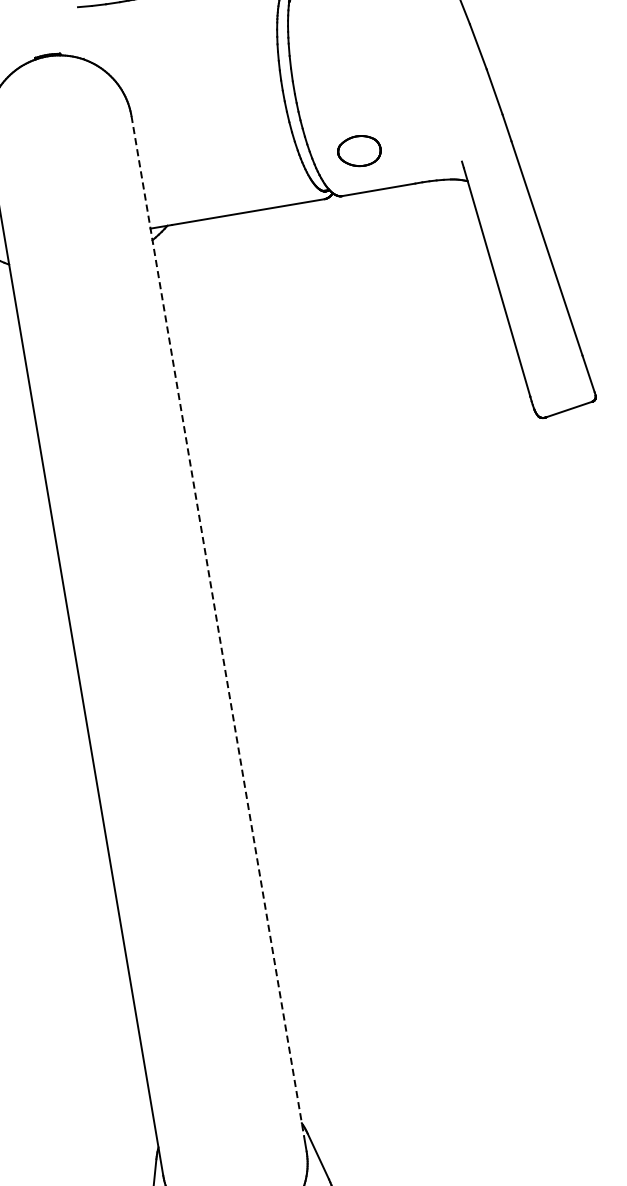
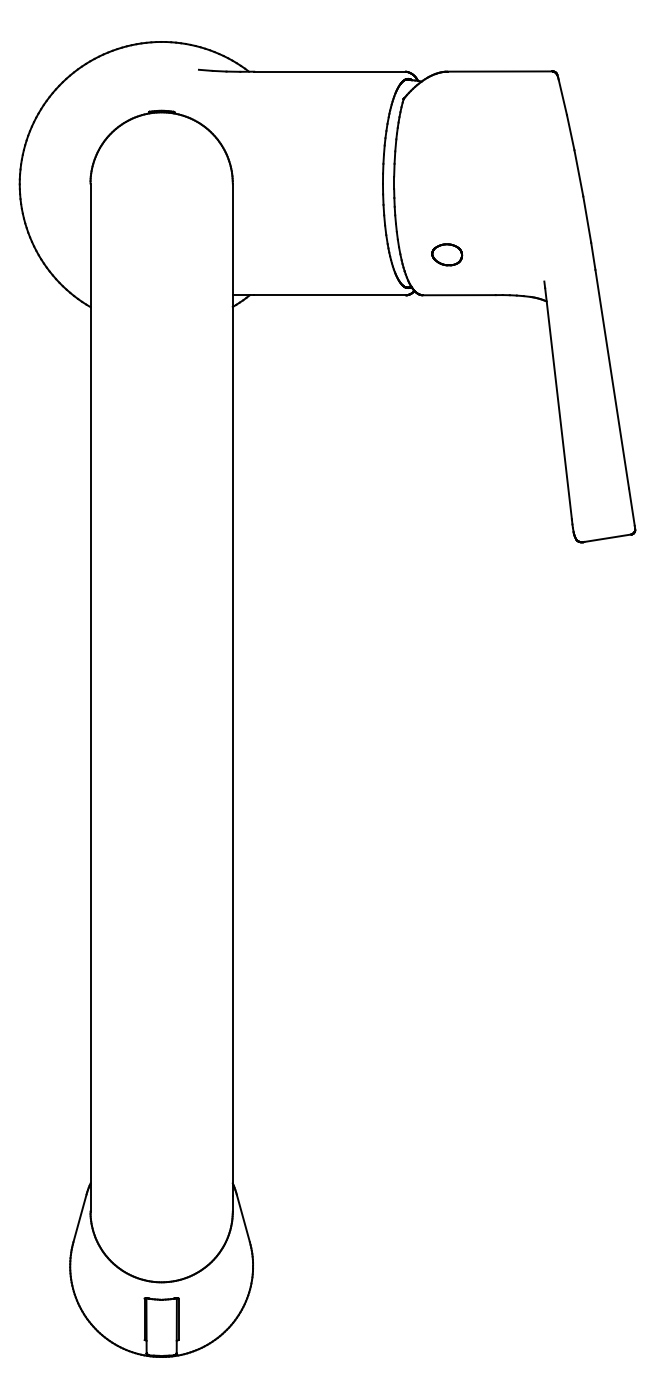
part: (359, 150) -> (447, 254), size x0.71
line: (217, 626) -> (232, 690), dashed -> solid

